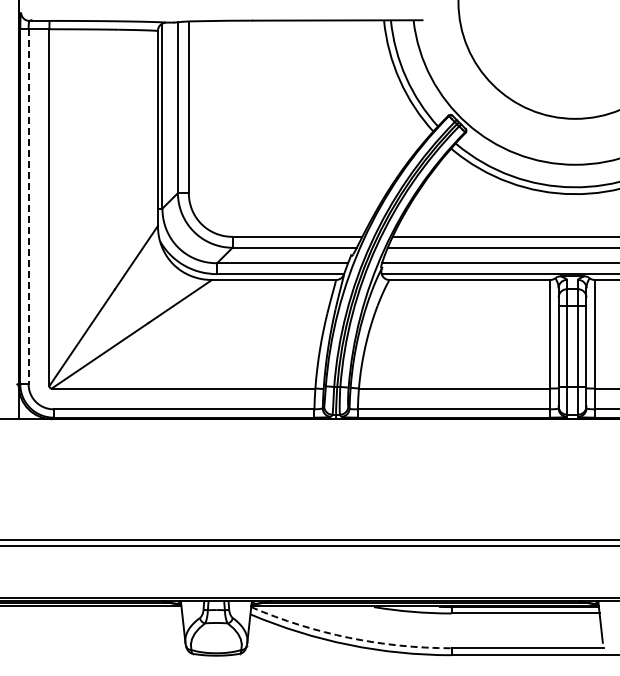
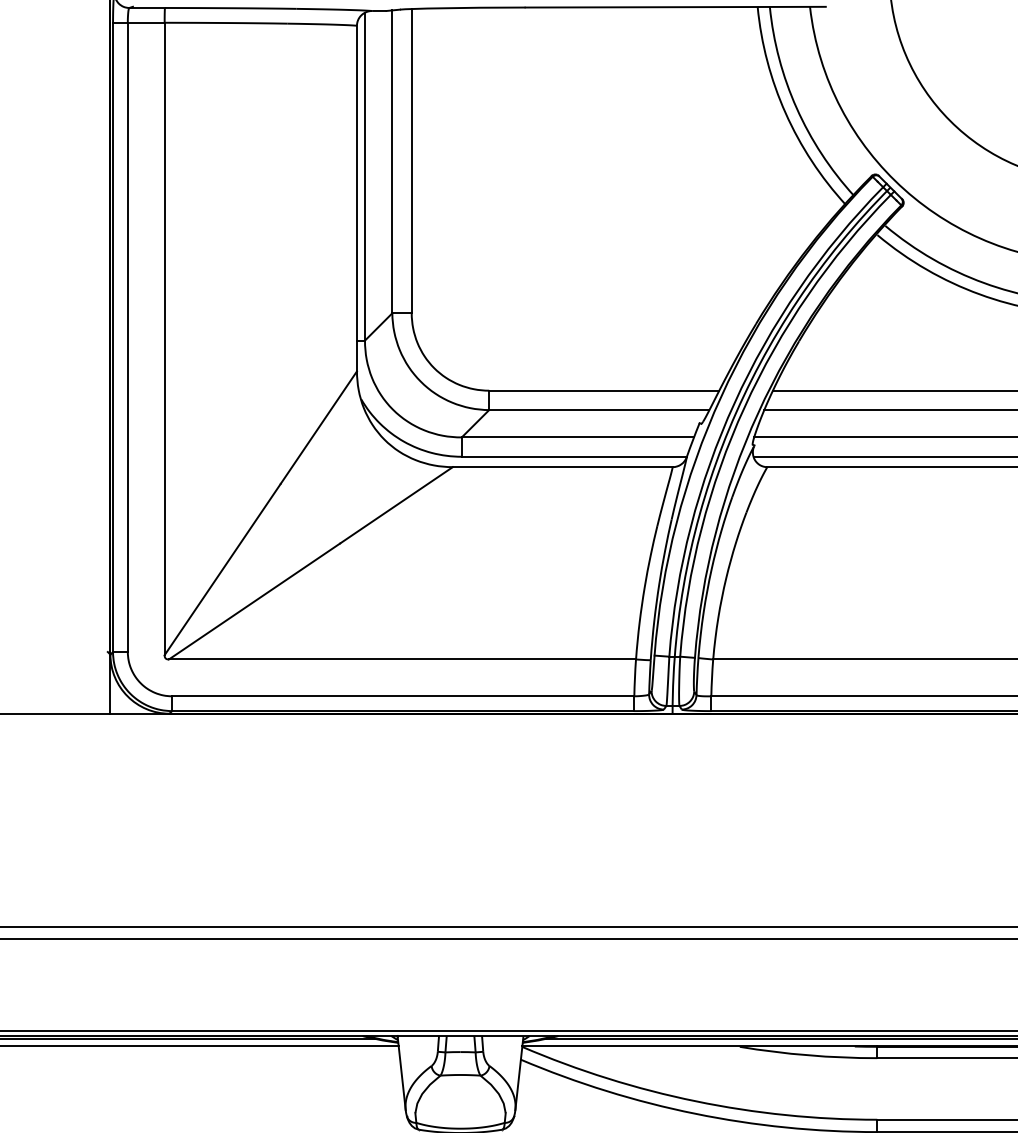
line: (28, 206) -> (127, 336), dashed -> solid
arc: (349, 637) -> (696, 1100), dashed -> solid

